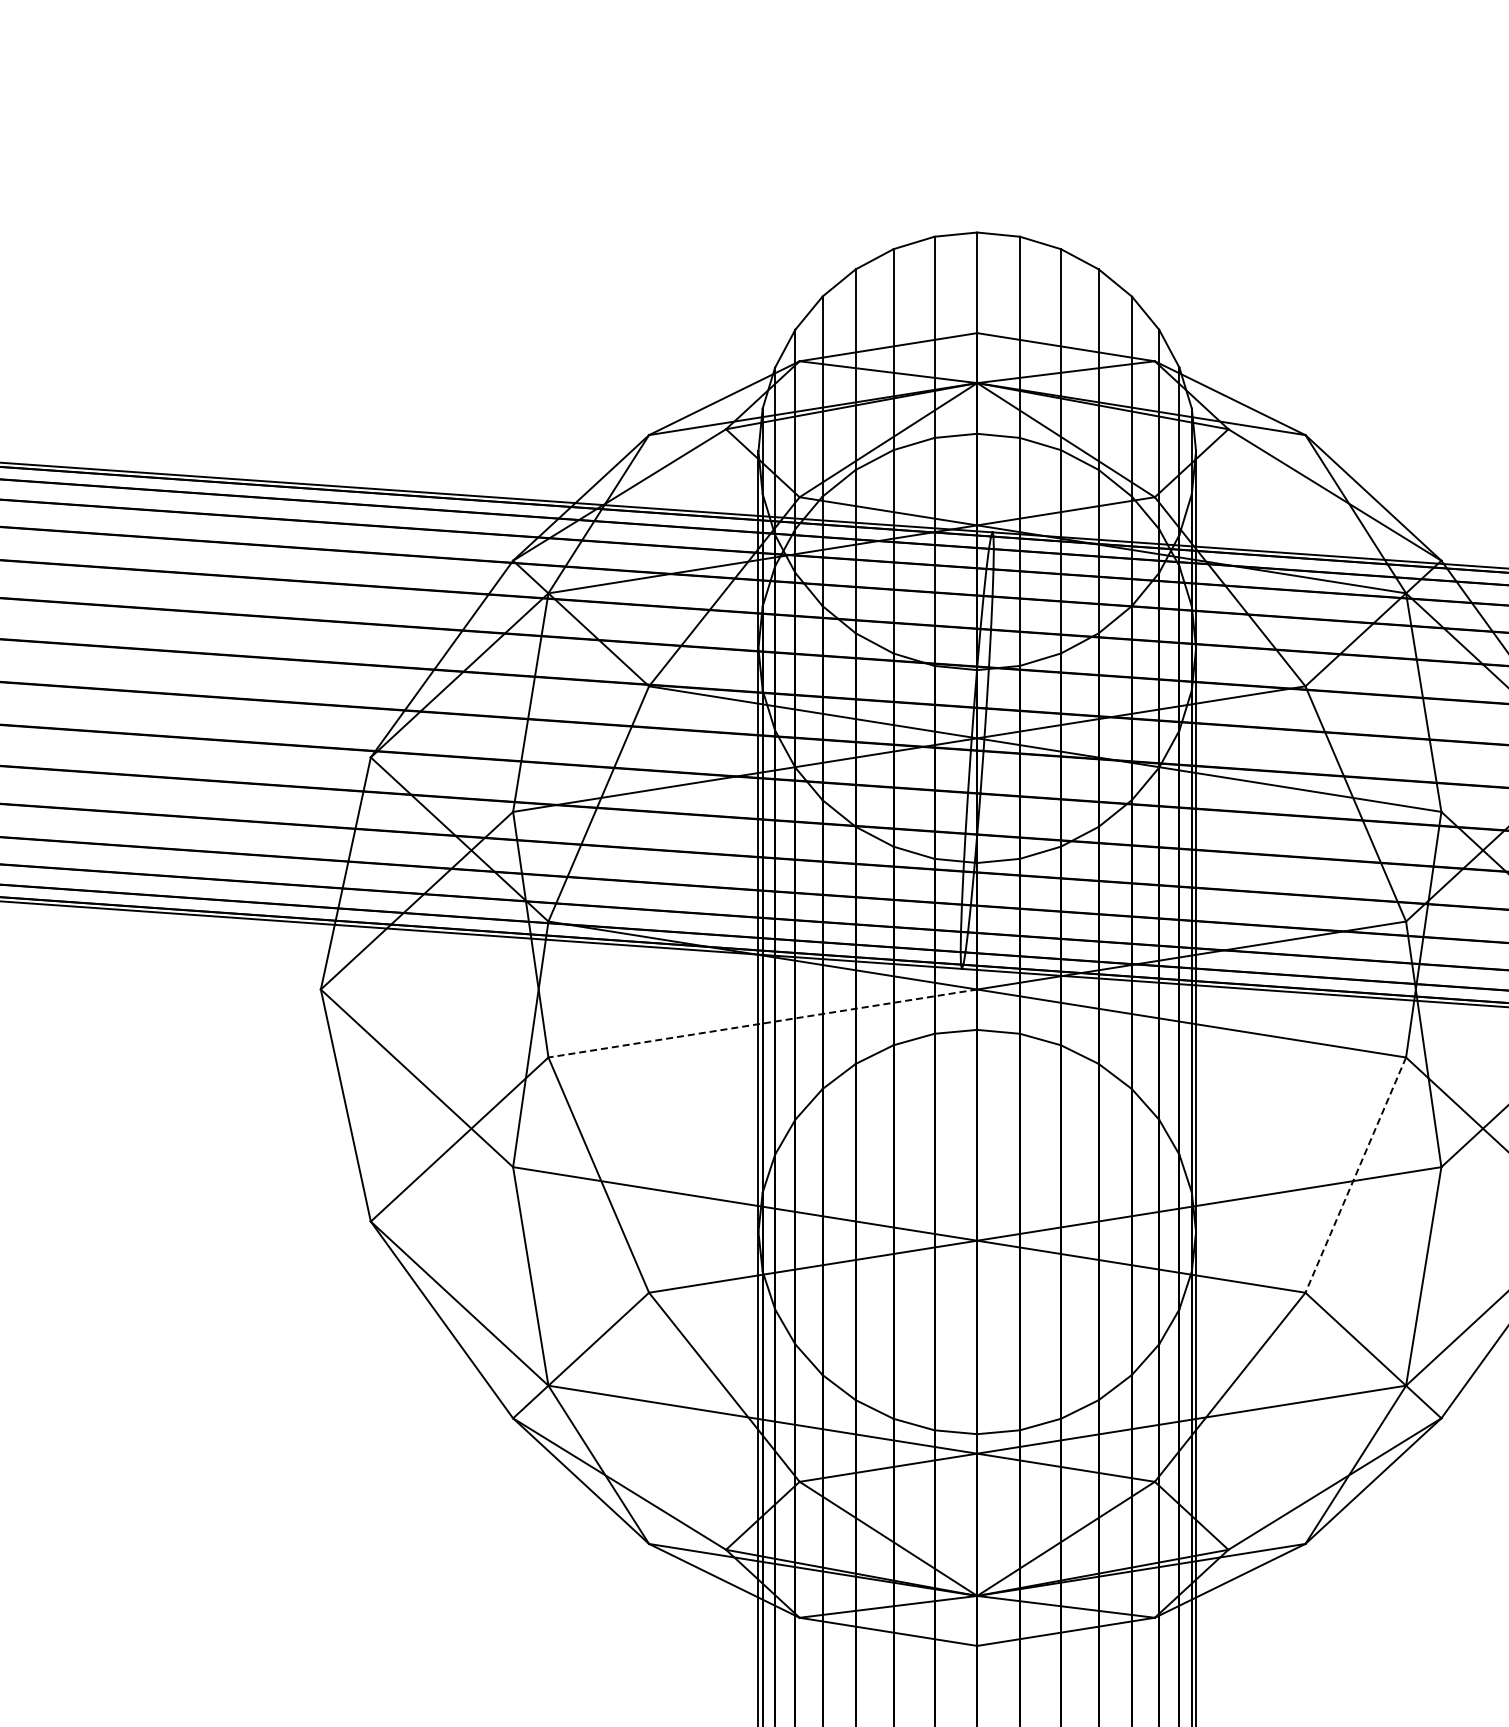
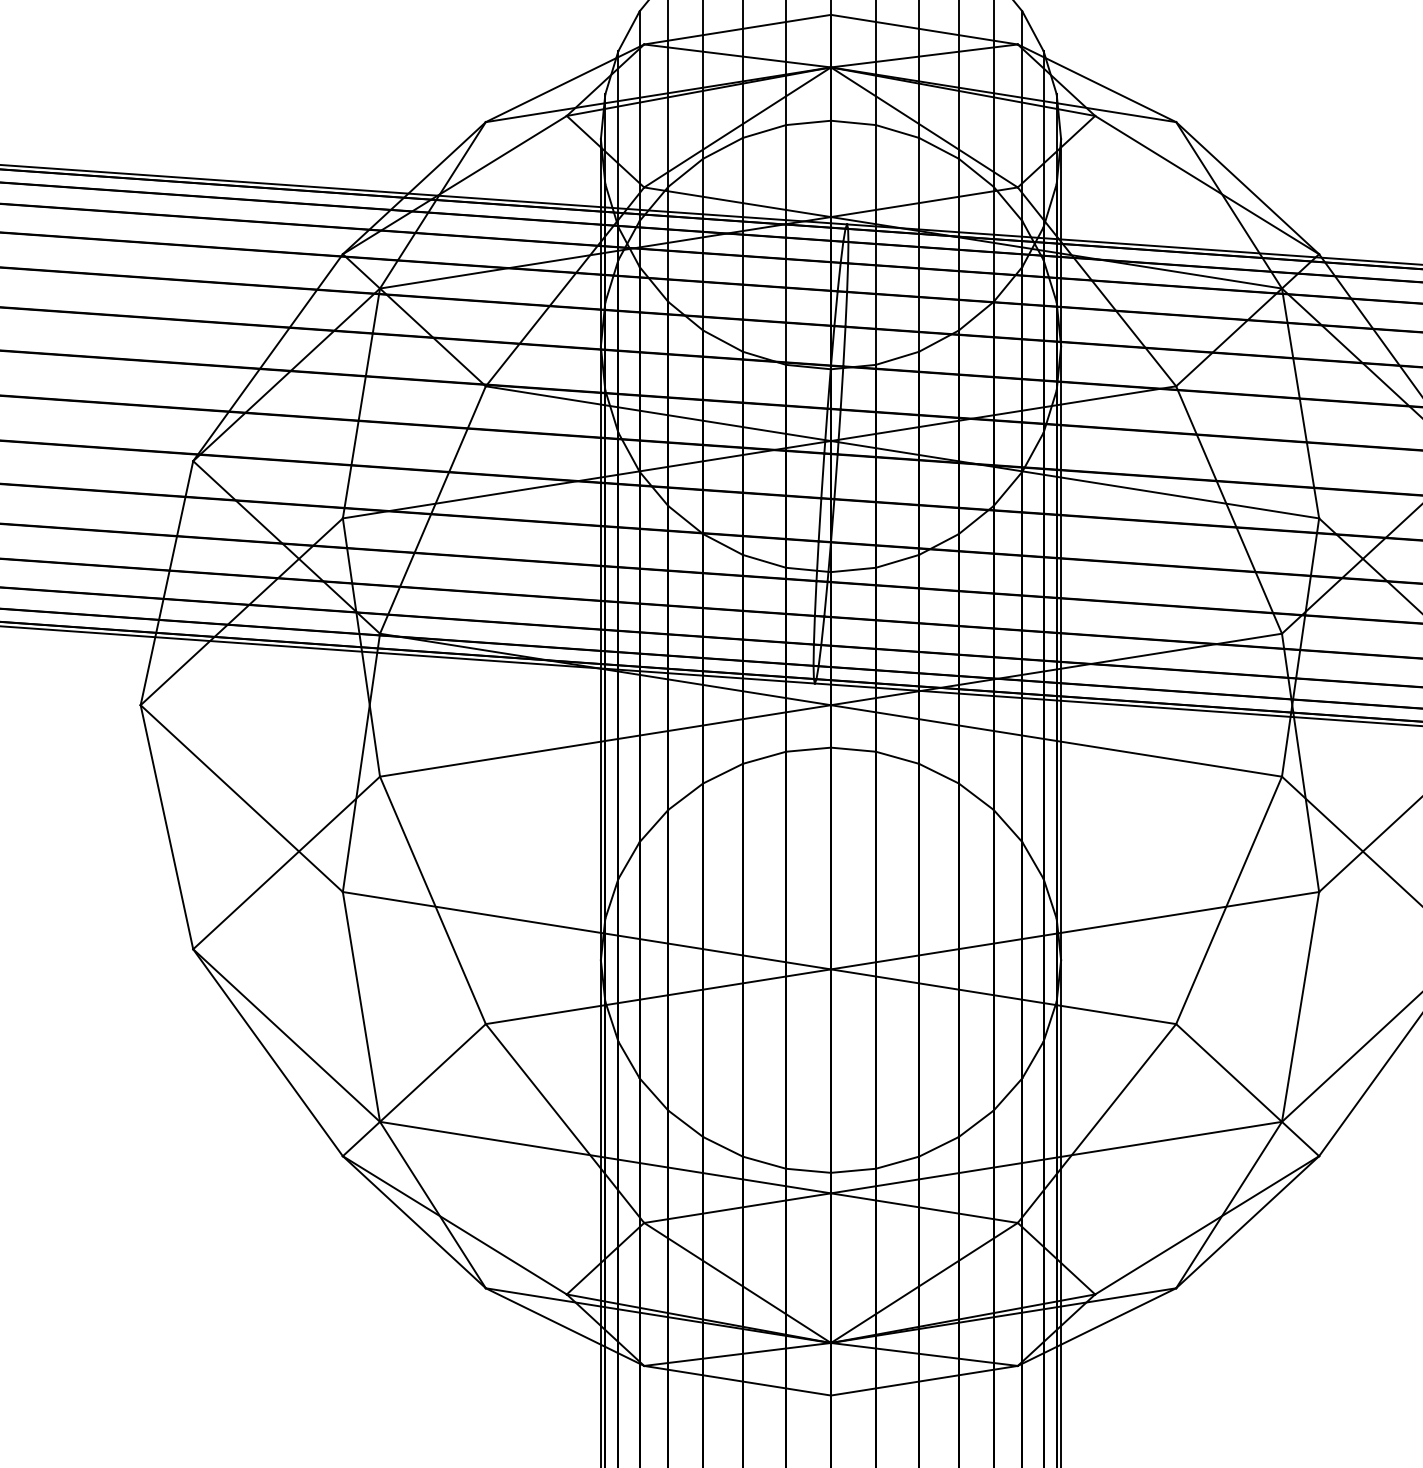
line: (762, 1023) -> (605, 740), dashed -> solid
line: (1355, 1175) -> (1228, 900), dashed -> solid

